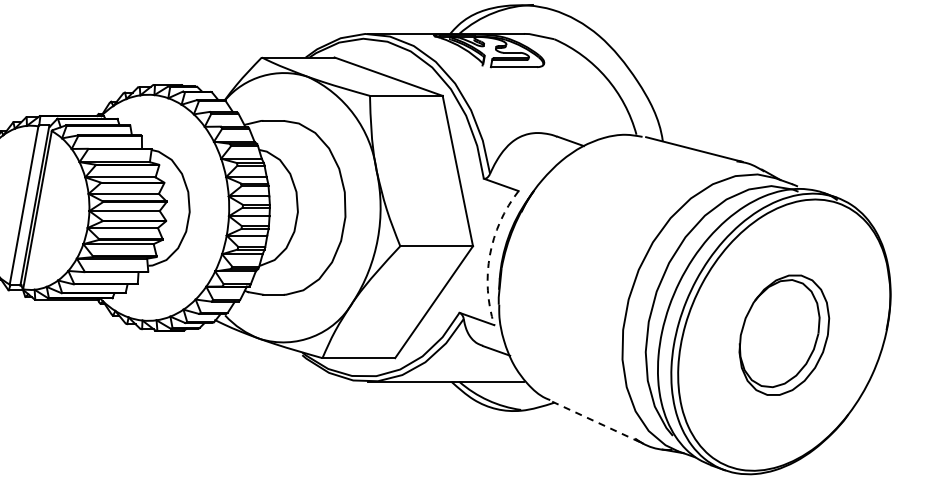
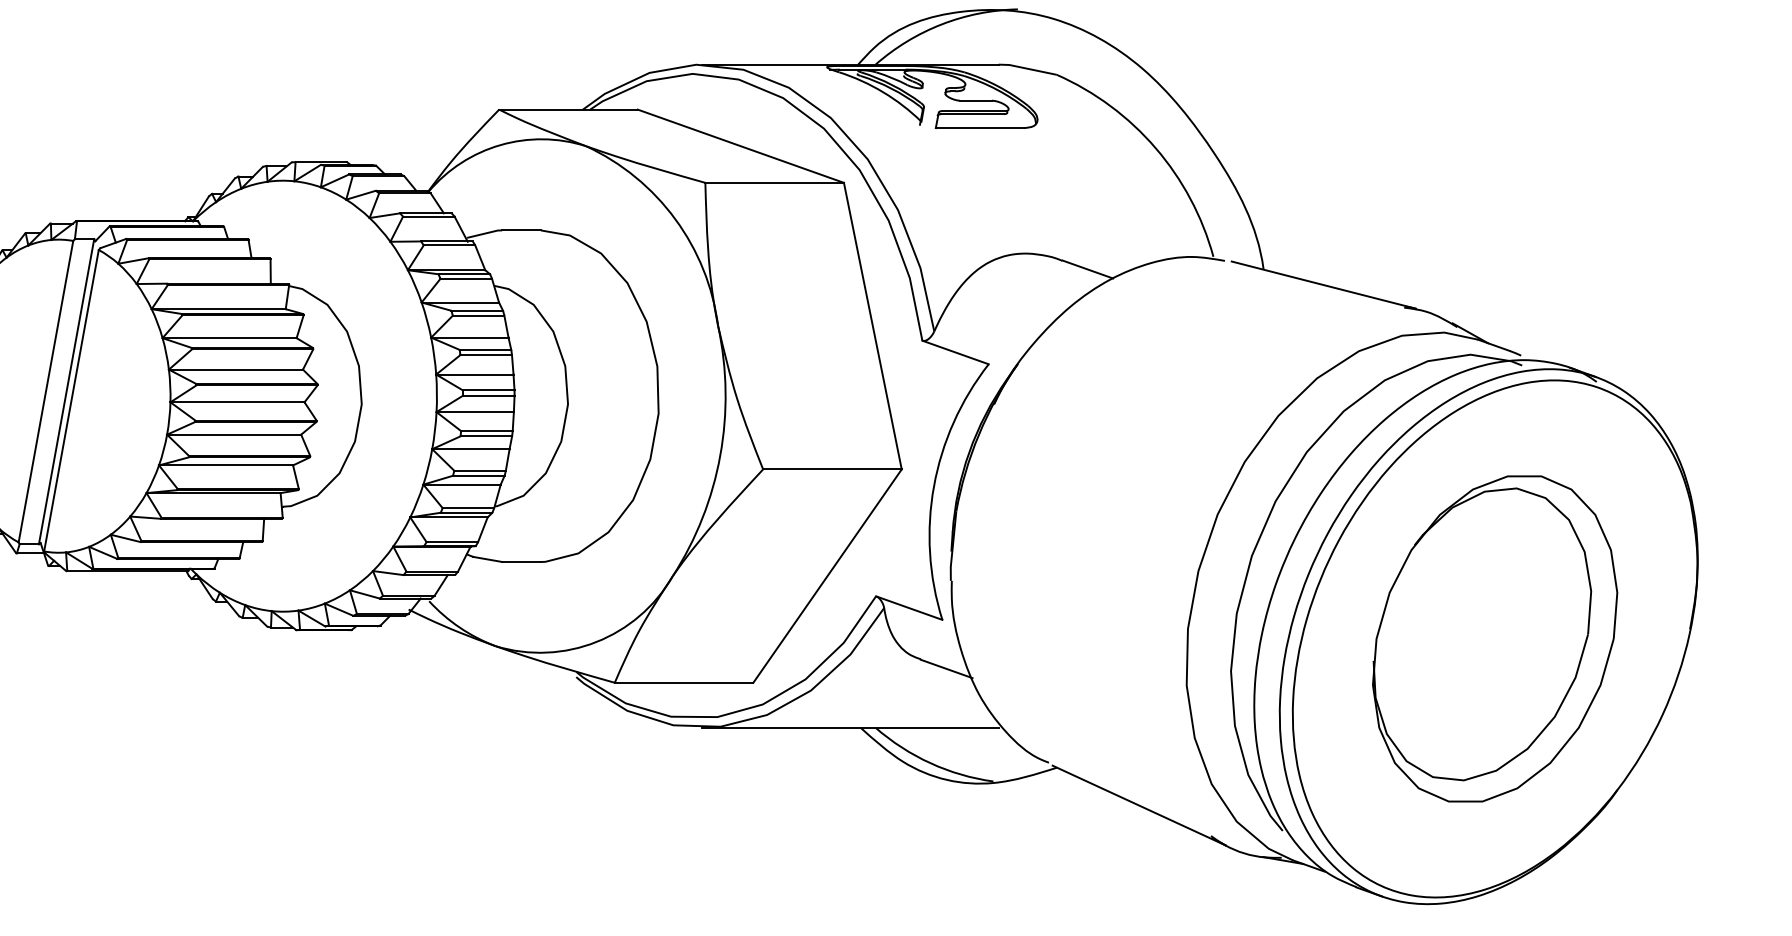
arc: (489, 255) -> (933, 487), dashed -> solid
part: (784, 335) -> (1495, 639), size x1.43
line: (597, 422) -> (1139, 805), dashed -> solid

